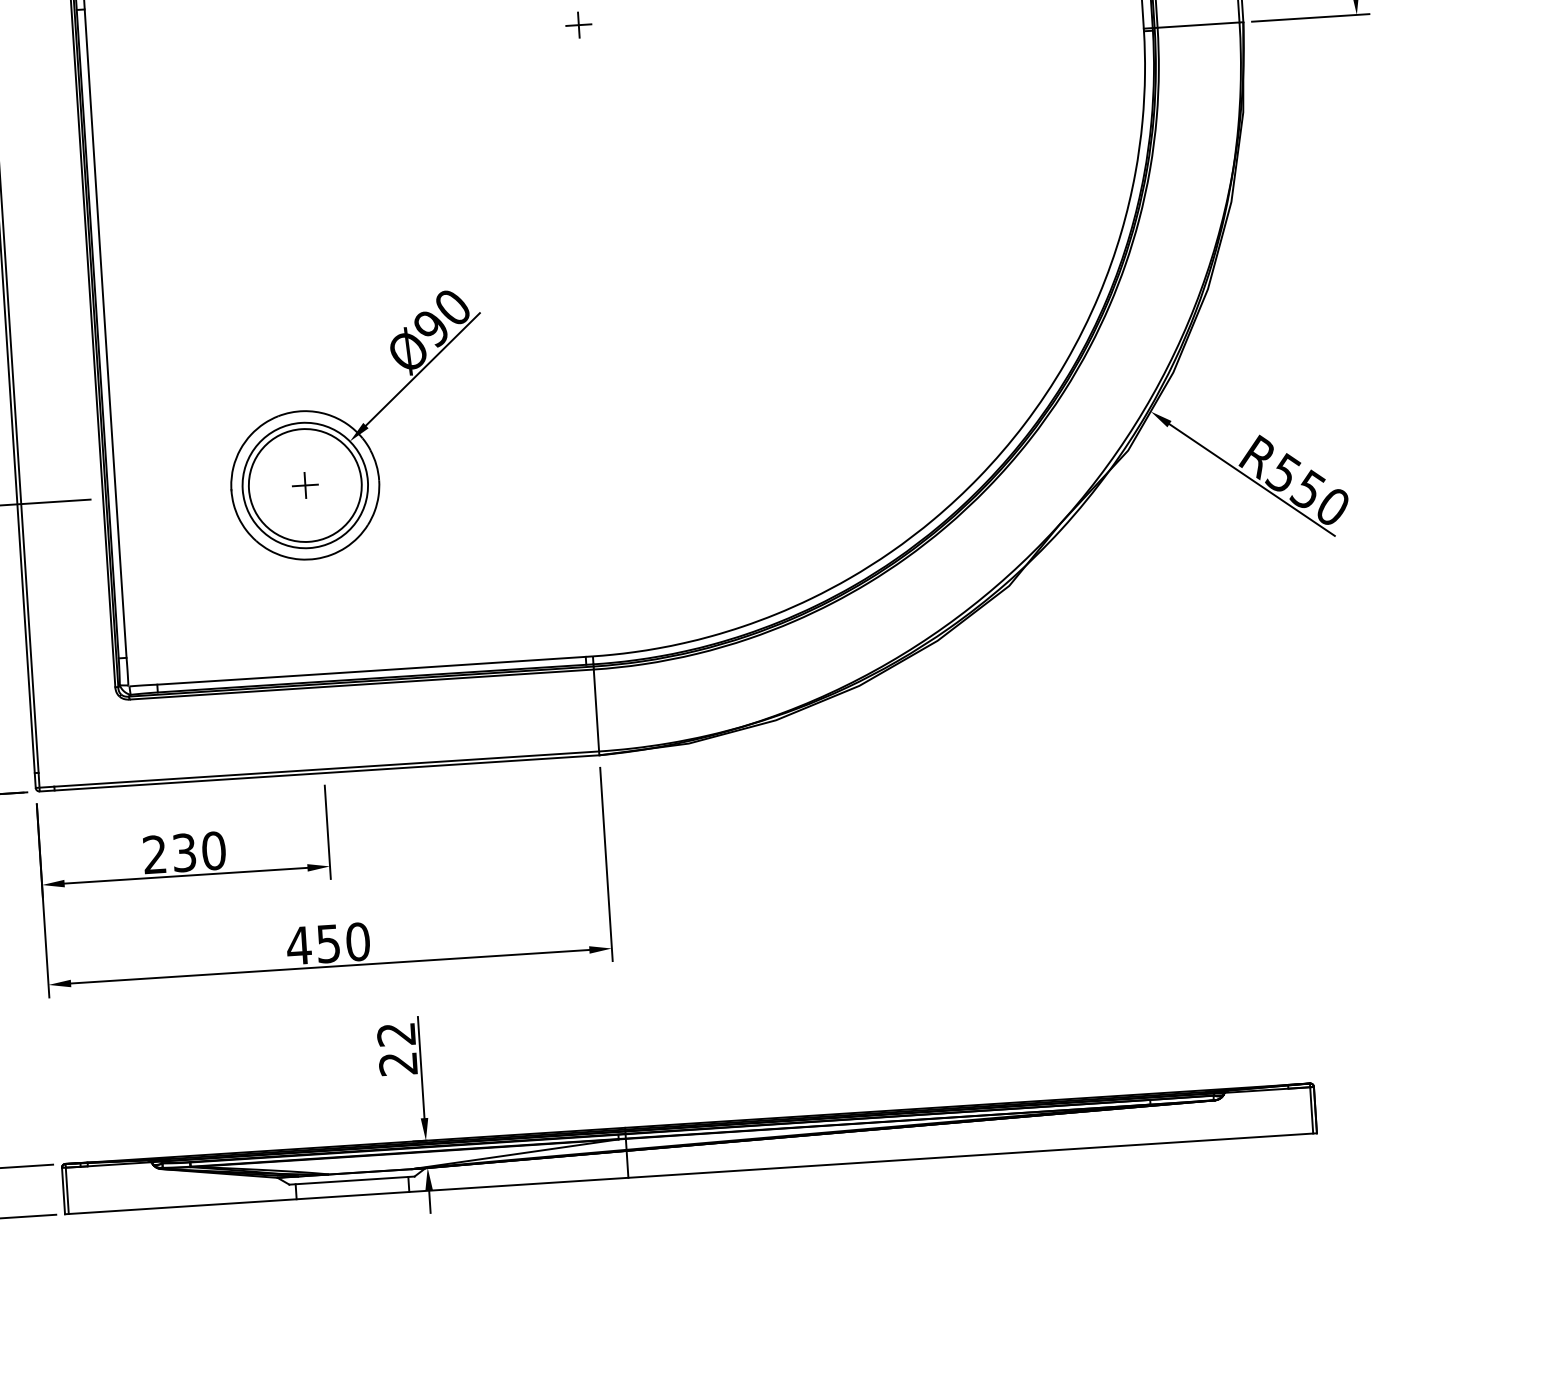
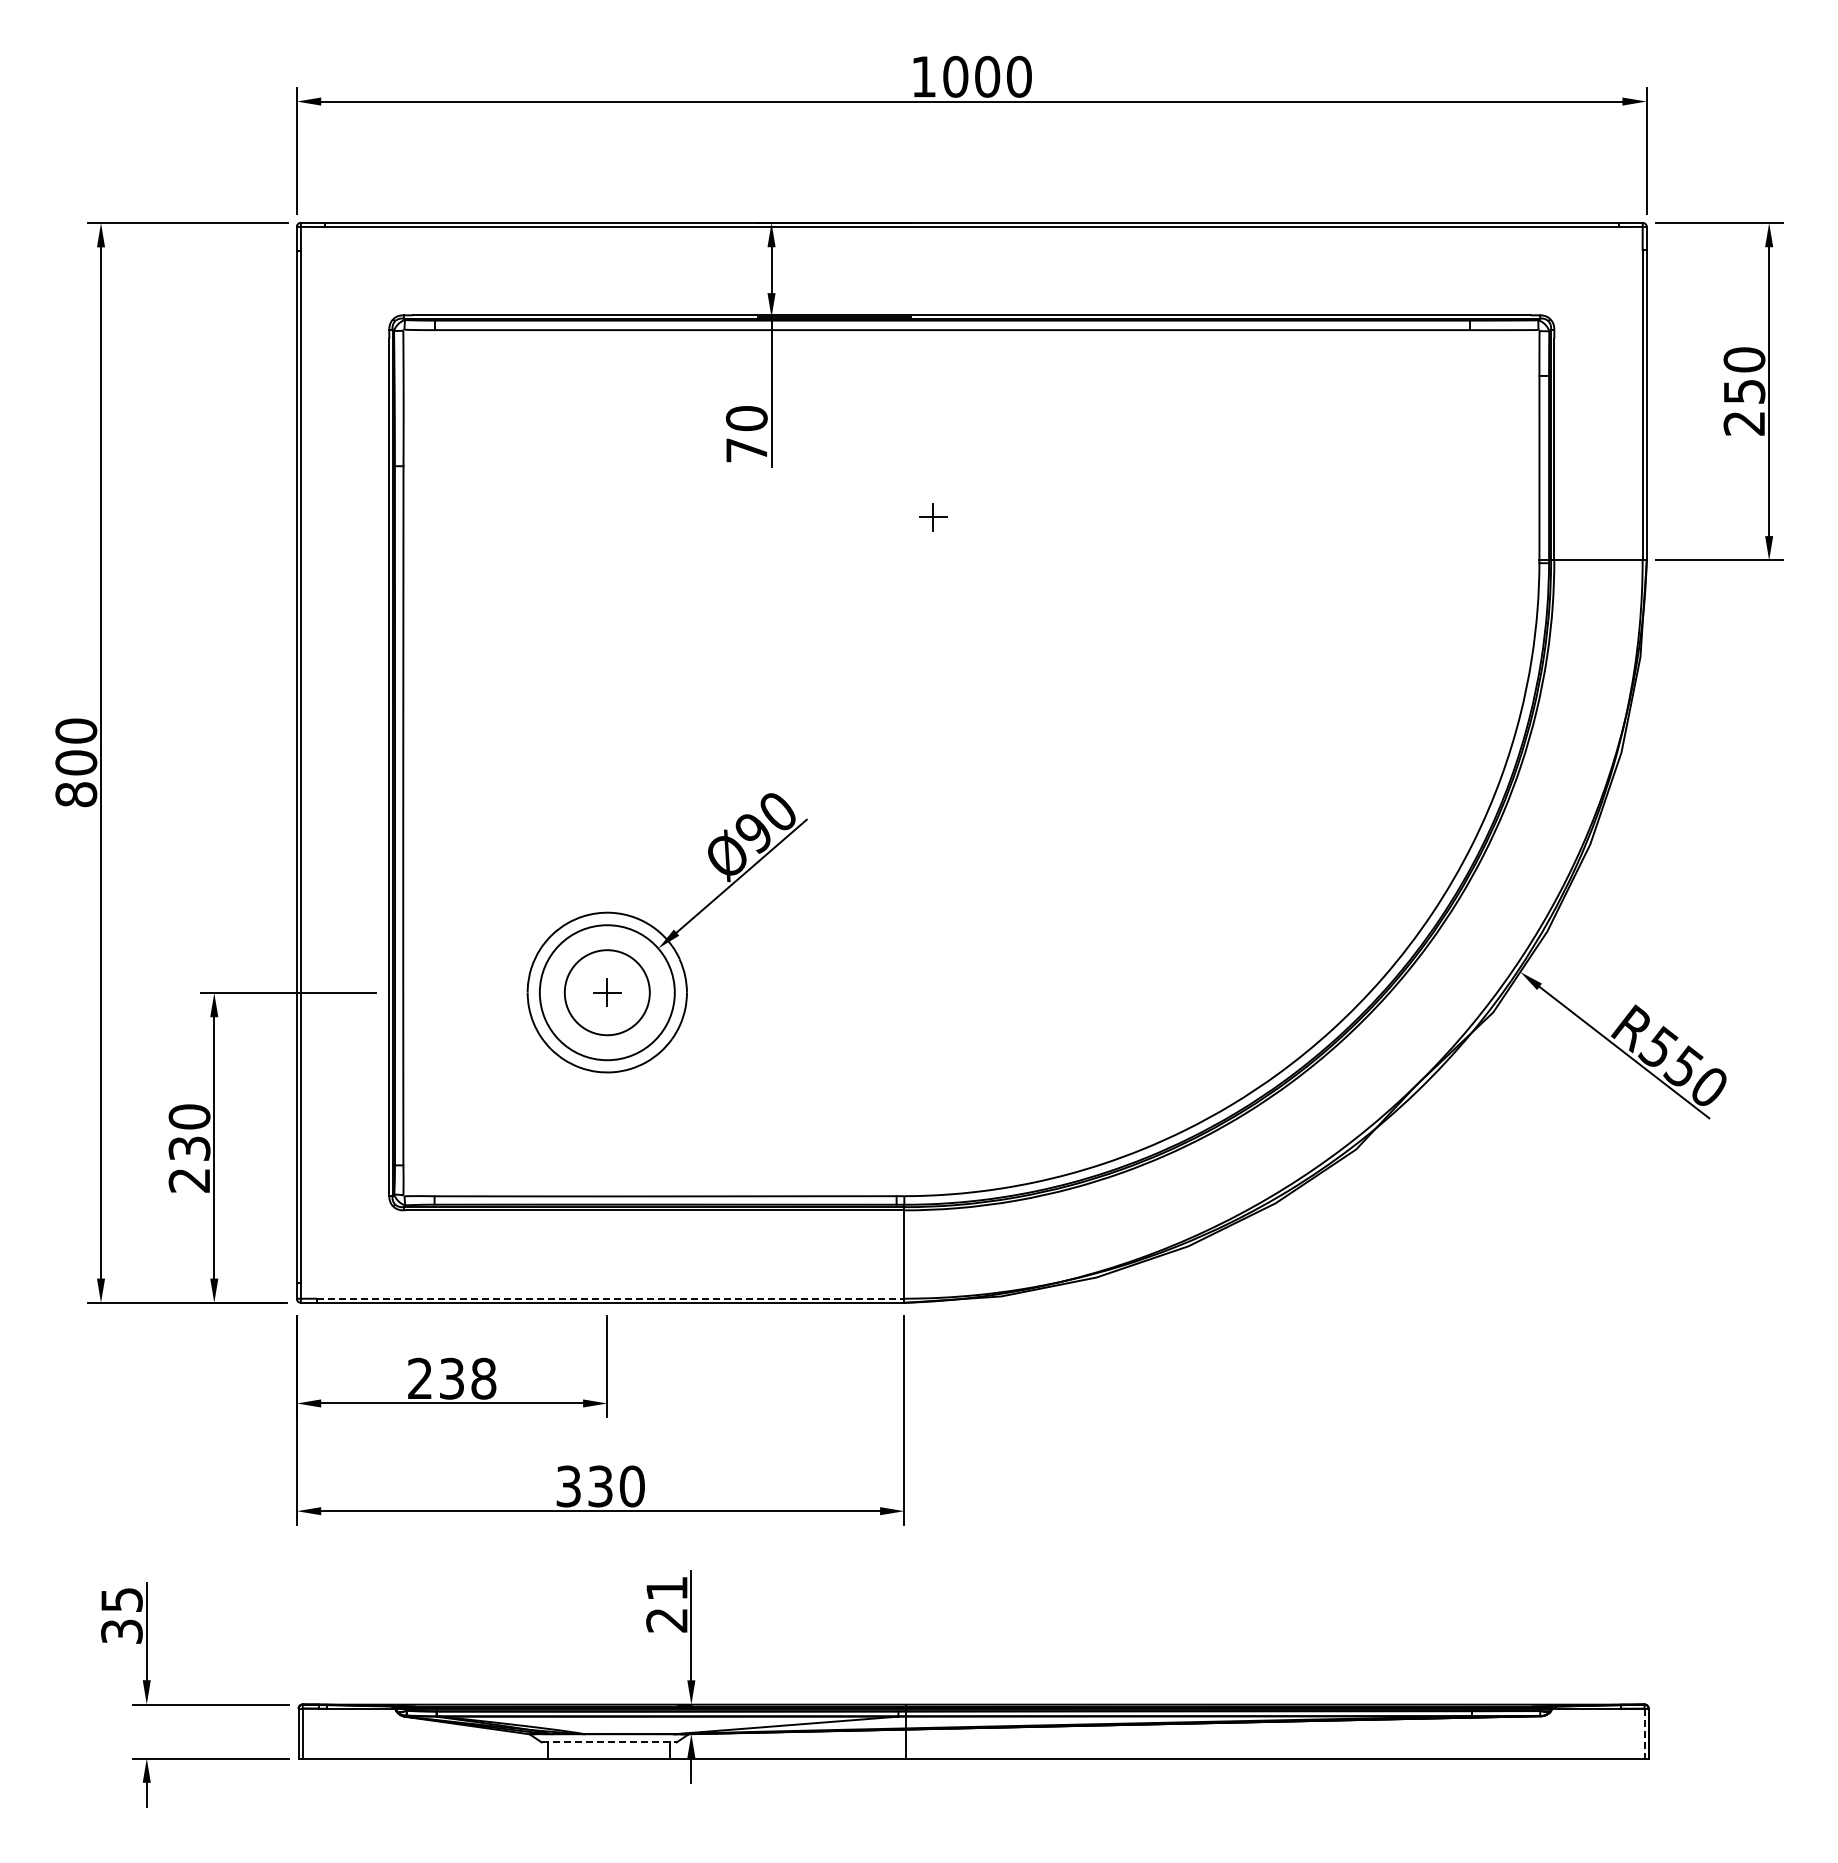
circle: (305, 485) -> (607, 992), size x0.7
line: (326, 768) -> (610, 1298), solid -> dashed
text: (213, 850) -> (483, 1378), 230 -> 238
text: (312, 944) -> (583, 1486), 450 -> 330
text: (395, 1034) -> (666, 1588), 22 -> 21
line: (1311, 1110) -> (1644, 1733), solid -> dashed
line: (352, 1180) -> (609, 1742), solid -> dashed

